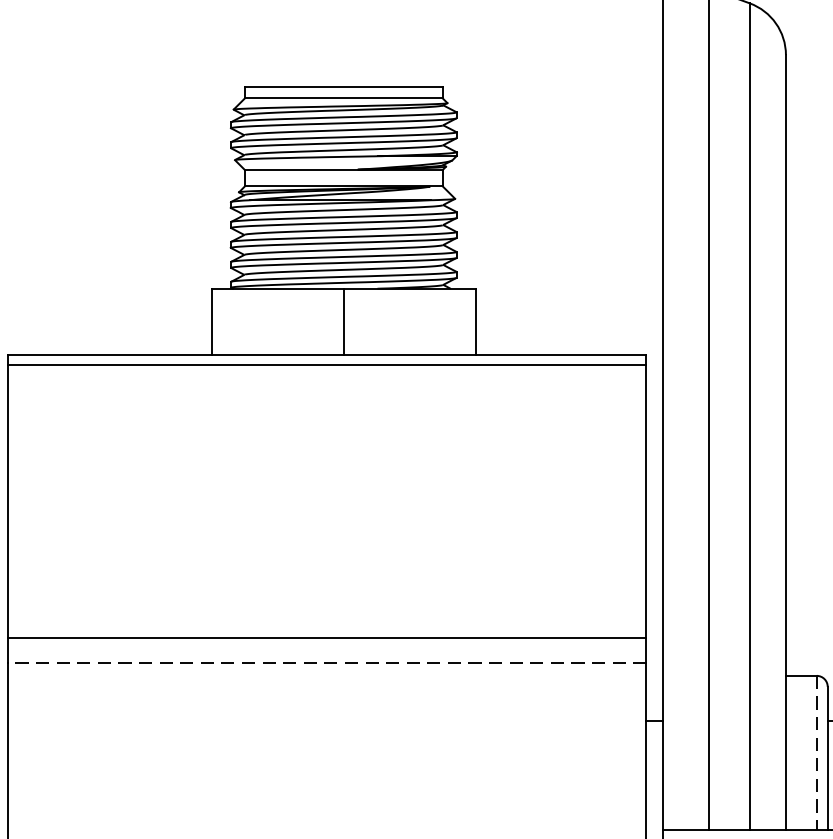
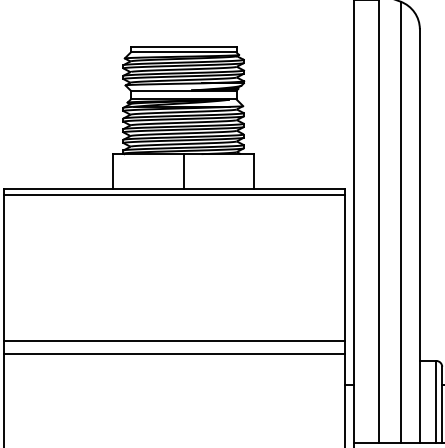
line: (326, 663) -> (174, 354), dashed -> solid
line: (817, 753) -> (436, 402), dashed -> solid

